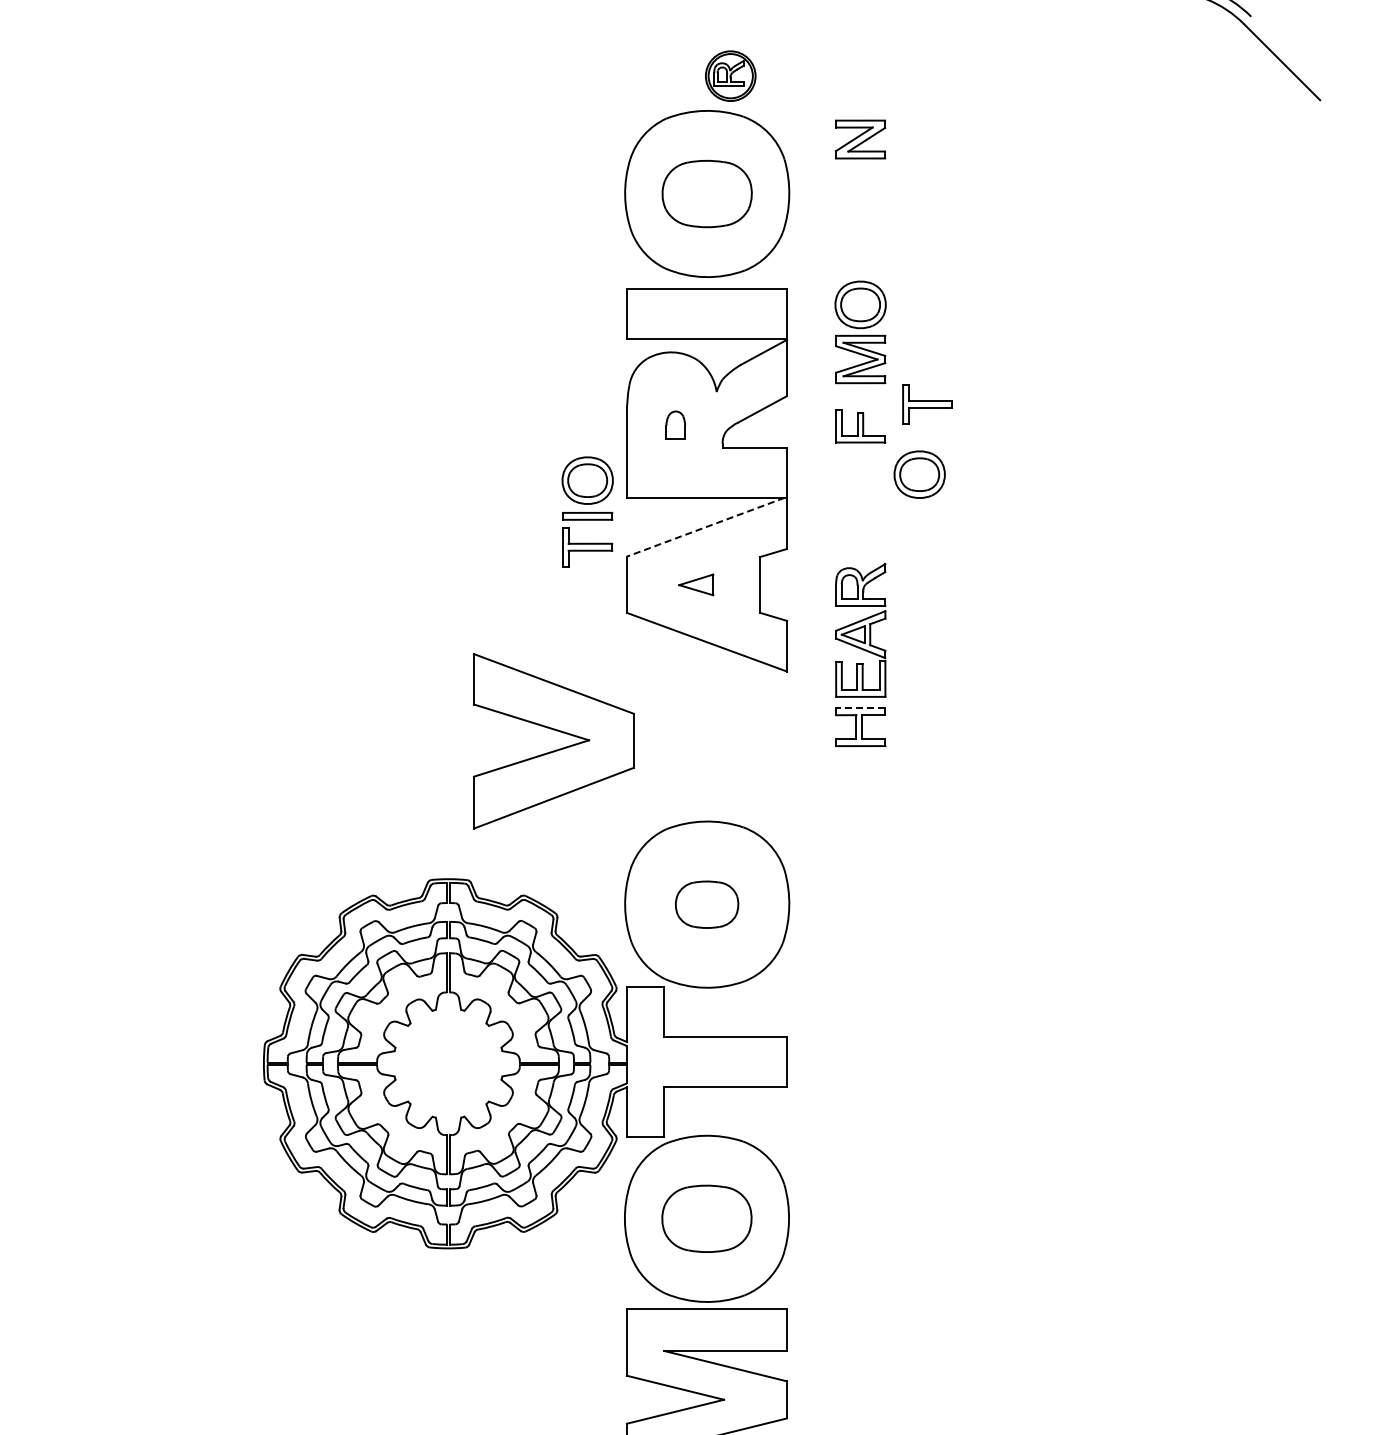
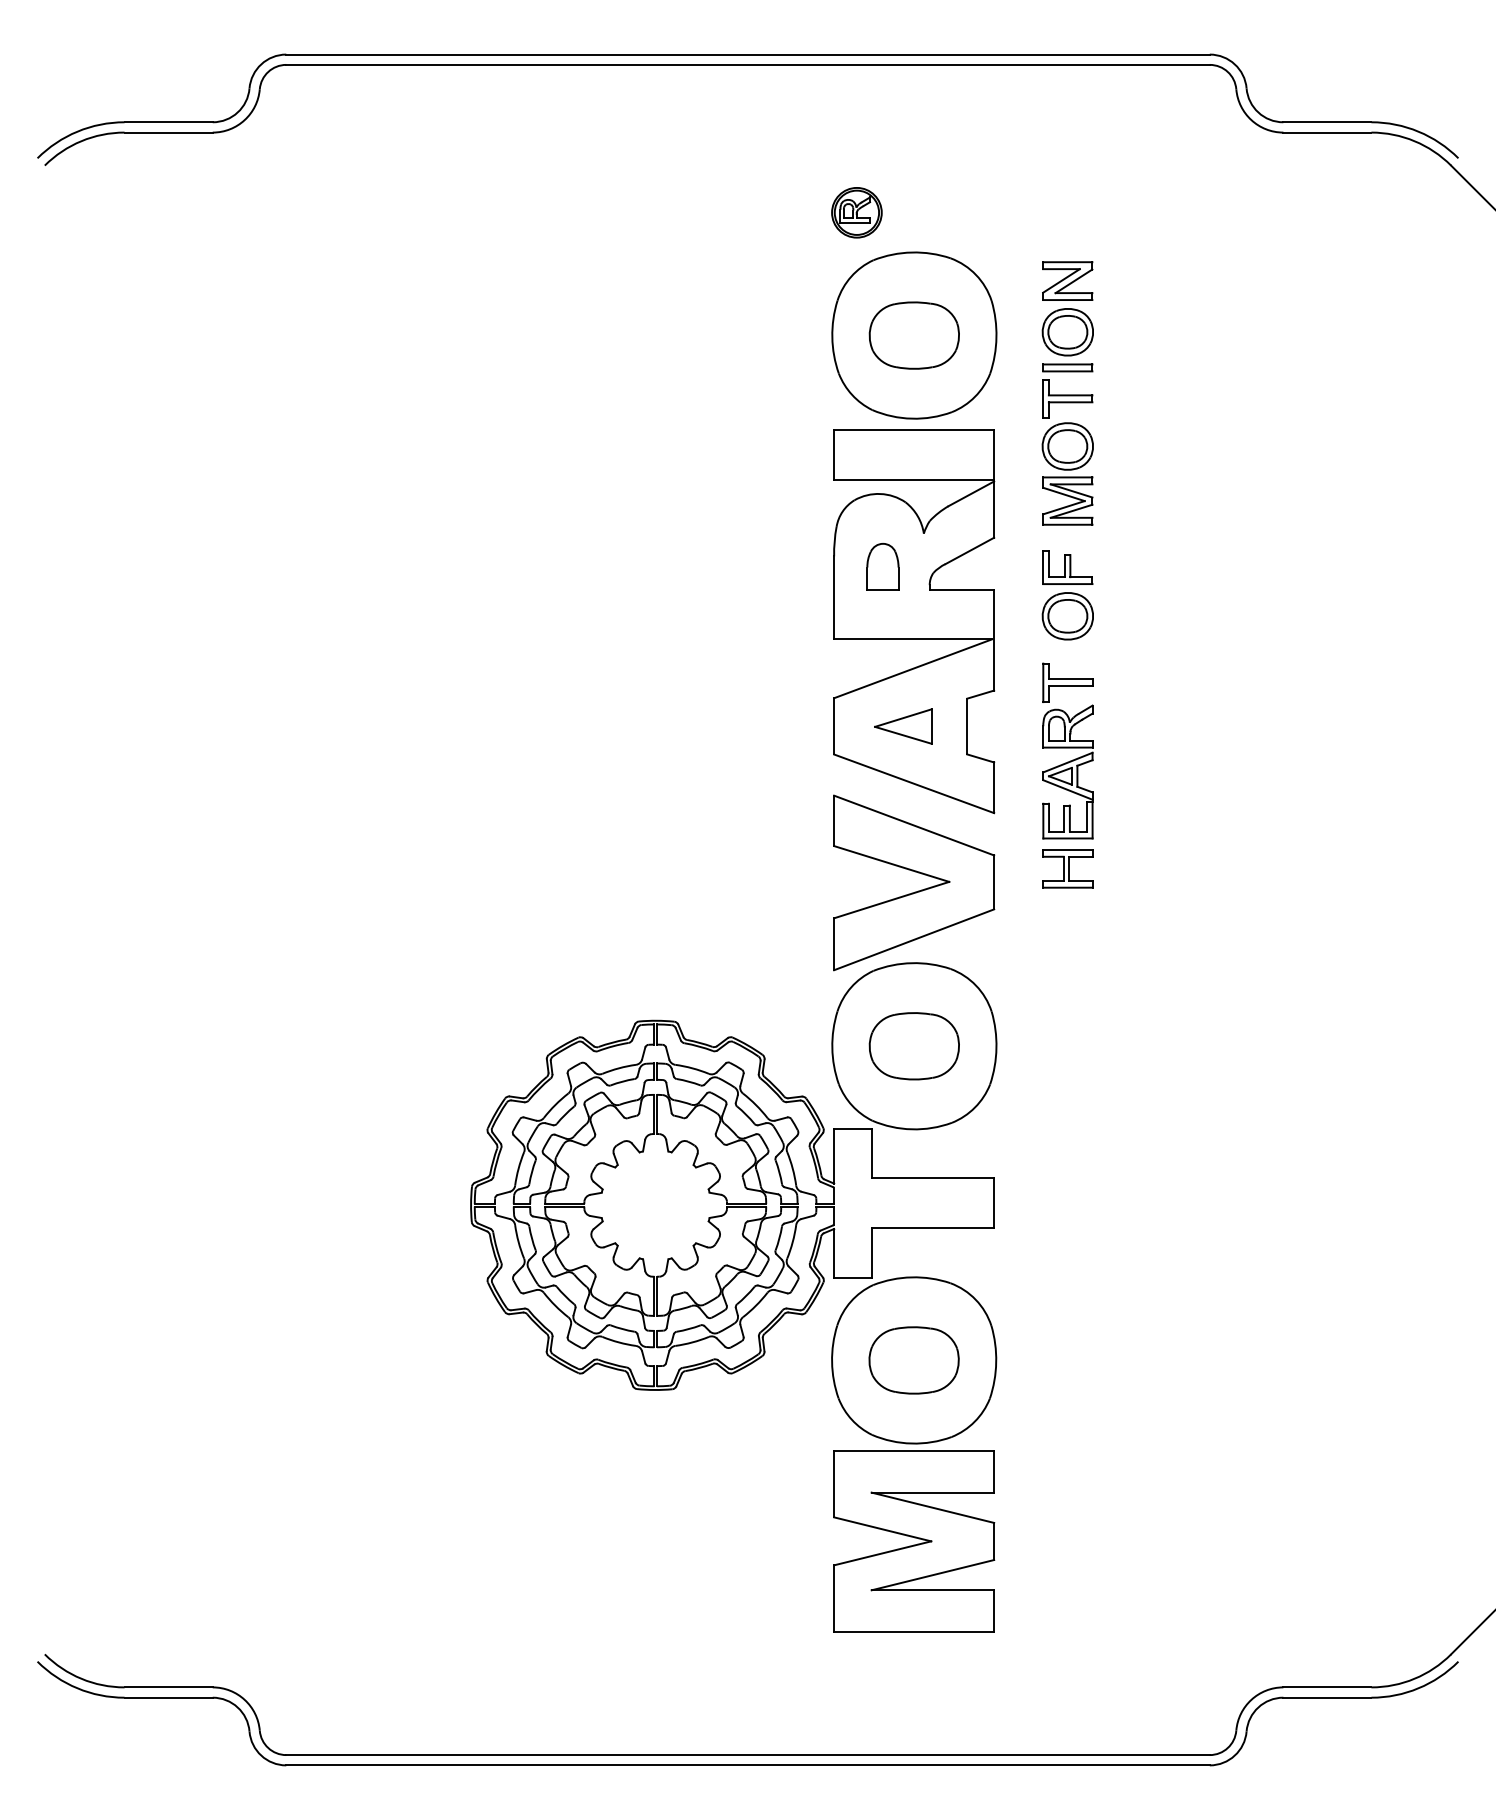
part: (730, 75) -> (856, 212), moved
part: (927, 403) -> (1067, 682), moved
part: (675, 424) -> (882, 566), size x1.67
part: (919, 474) -> (1067, 616), moved
part: (587, 511) -> (1067, 363), moved
line: (705, 526) -> (912, 668), dashed -> solid
part: (696, 584) -> (903, 726), size x1.67
line: (860, 707) -> (1067, 849), dashed -> solid
part: (558, 748) -> (918, 890), moved
part: (706, 904) -> (913, 1046), size x1.43

